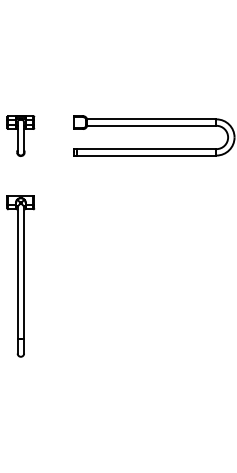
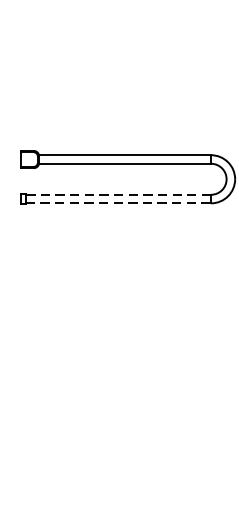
line: (146, 149) -> (118, 195), solid -> dashed
line: (146, 155) -> (118, 203), solid -> dashed

